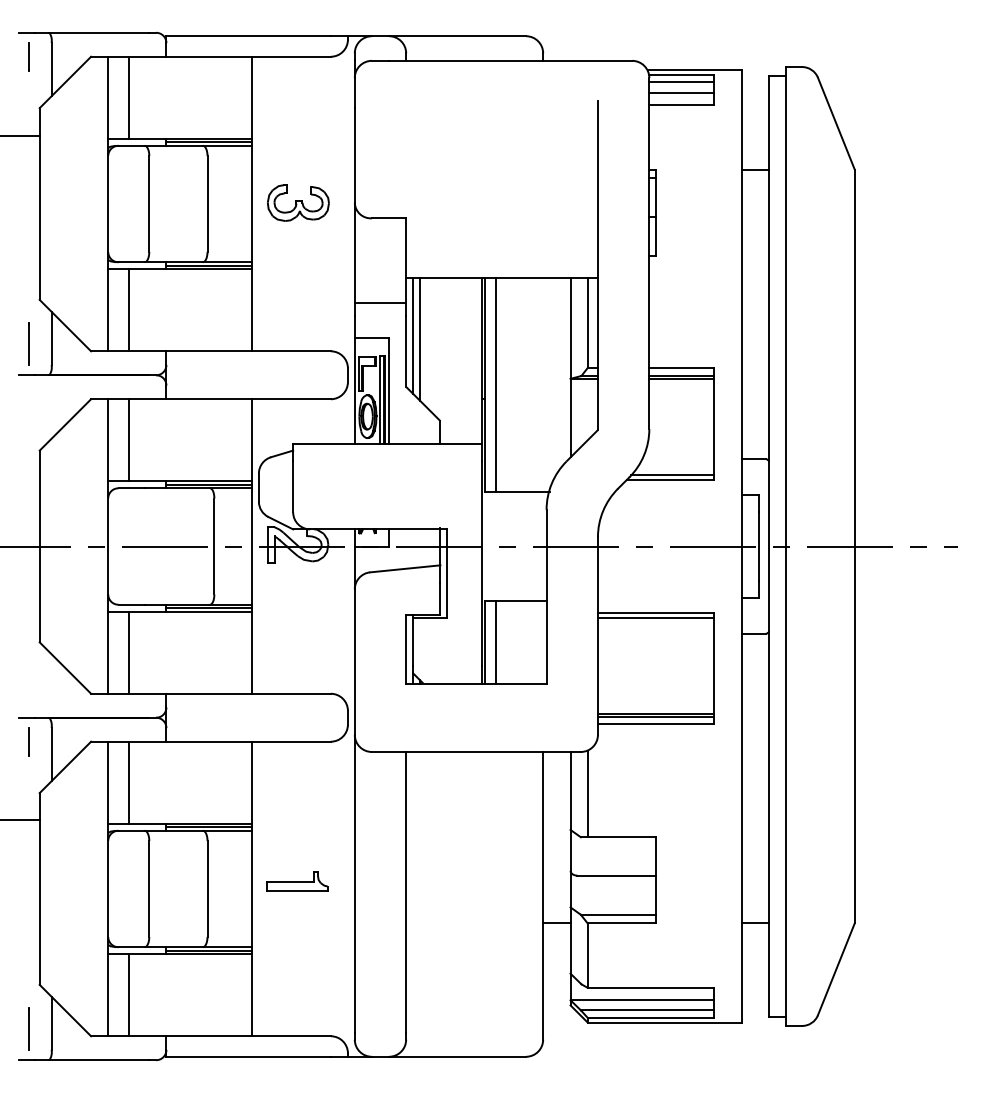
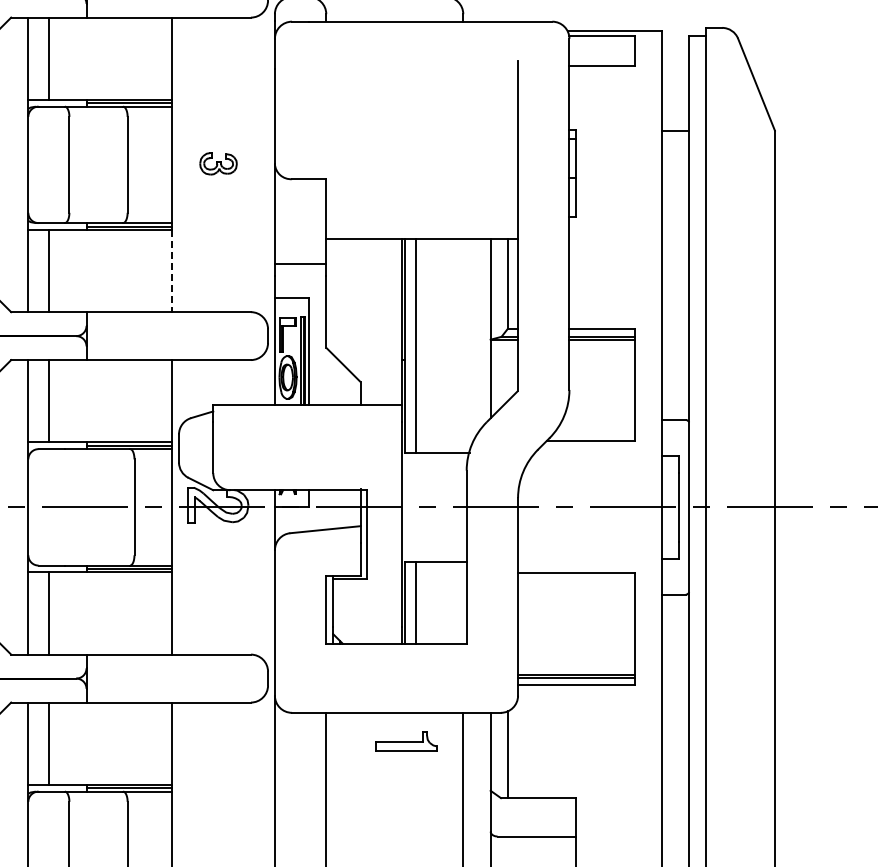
line: (681, 82) -> (601, 43), removed
line: (681, 92) -> (601, 53), removed
part: (298, 202) -> (218, 163), size x0.6
line: (252, 310) -> (172, 271), solid -> dashed
line: (413, 335) -> (333, 296), removed
line: (419, 338) -> (339, 299), removed
line: (672, 475) -> (592, 436), removed
line: (655, 617) -> (575, 578), removed
part: (297, 881) -> (406, 741), moved

